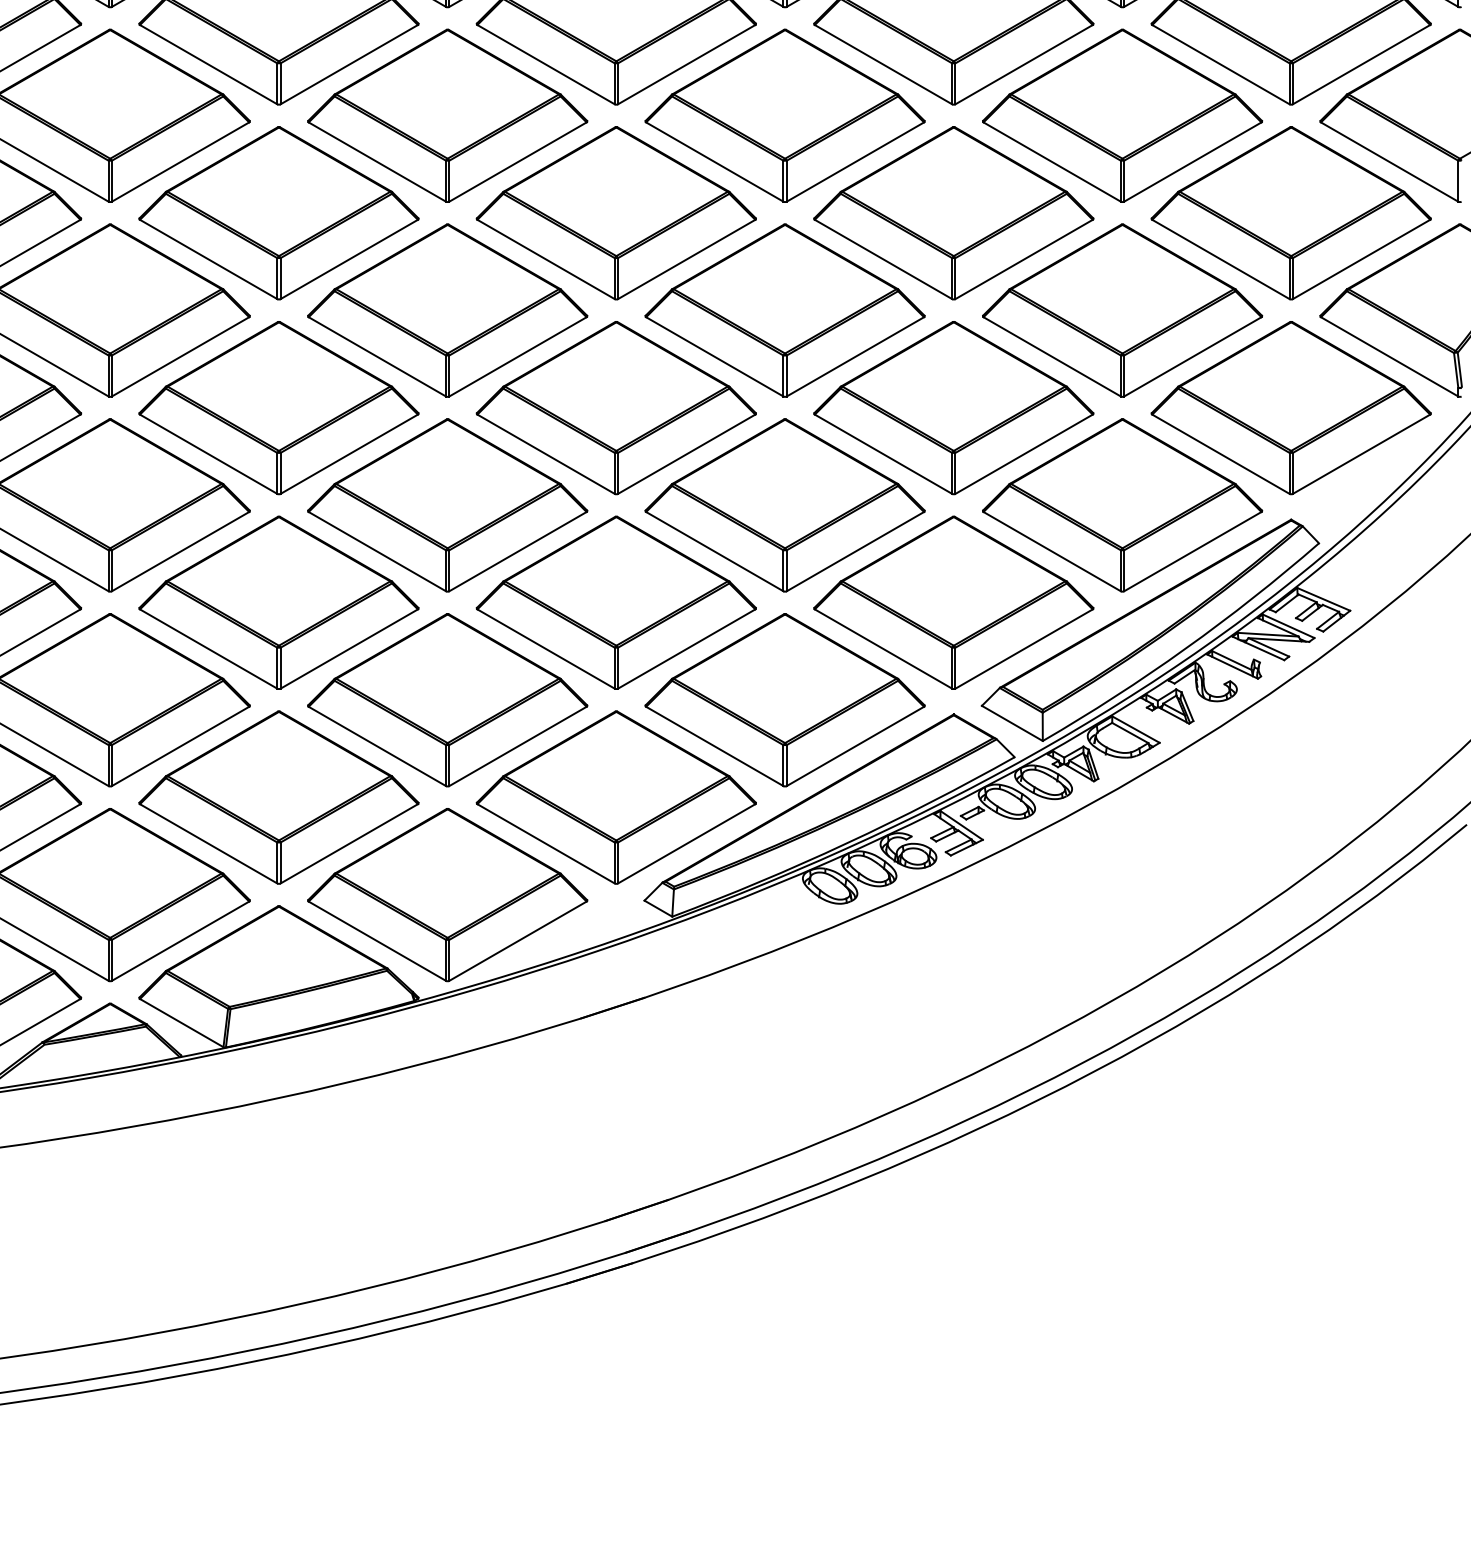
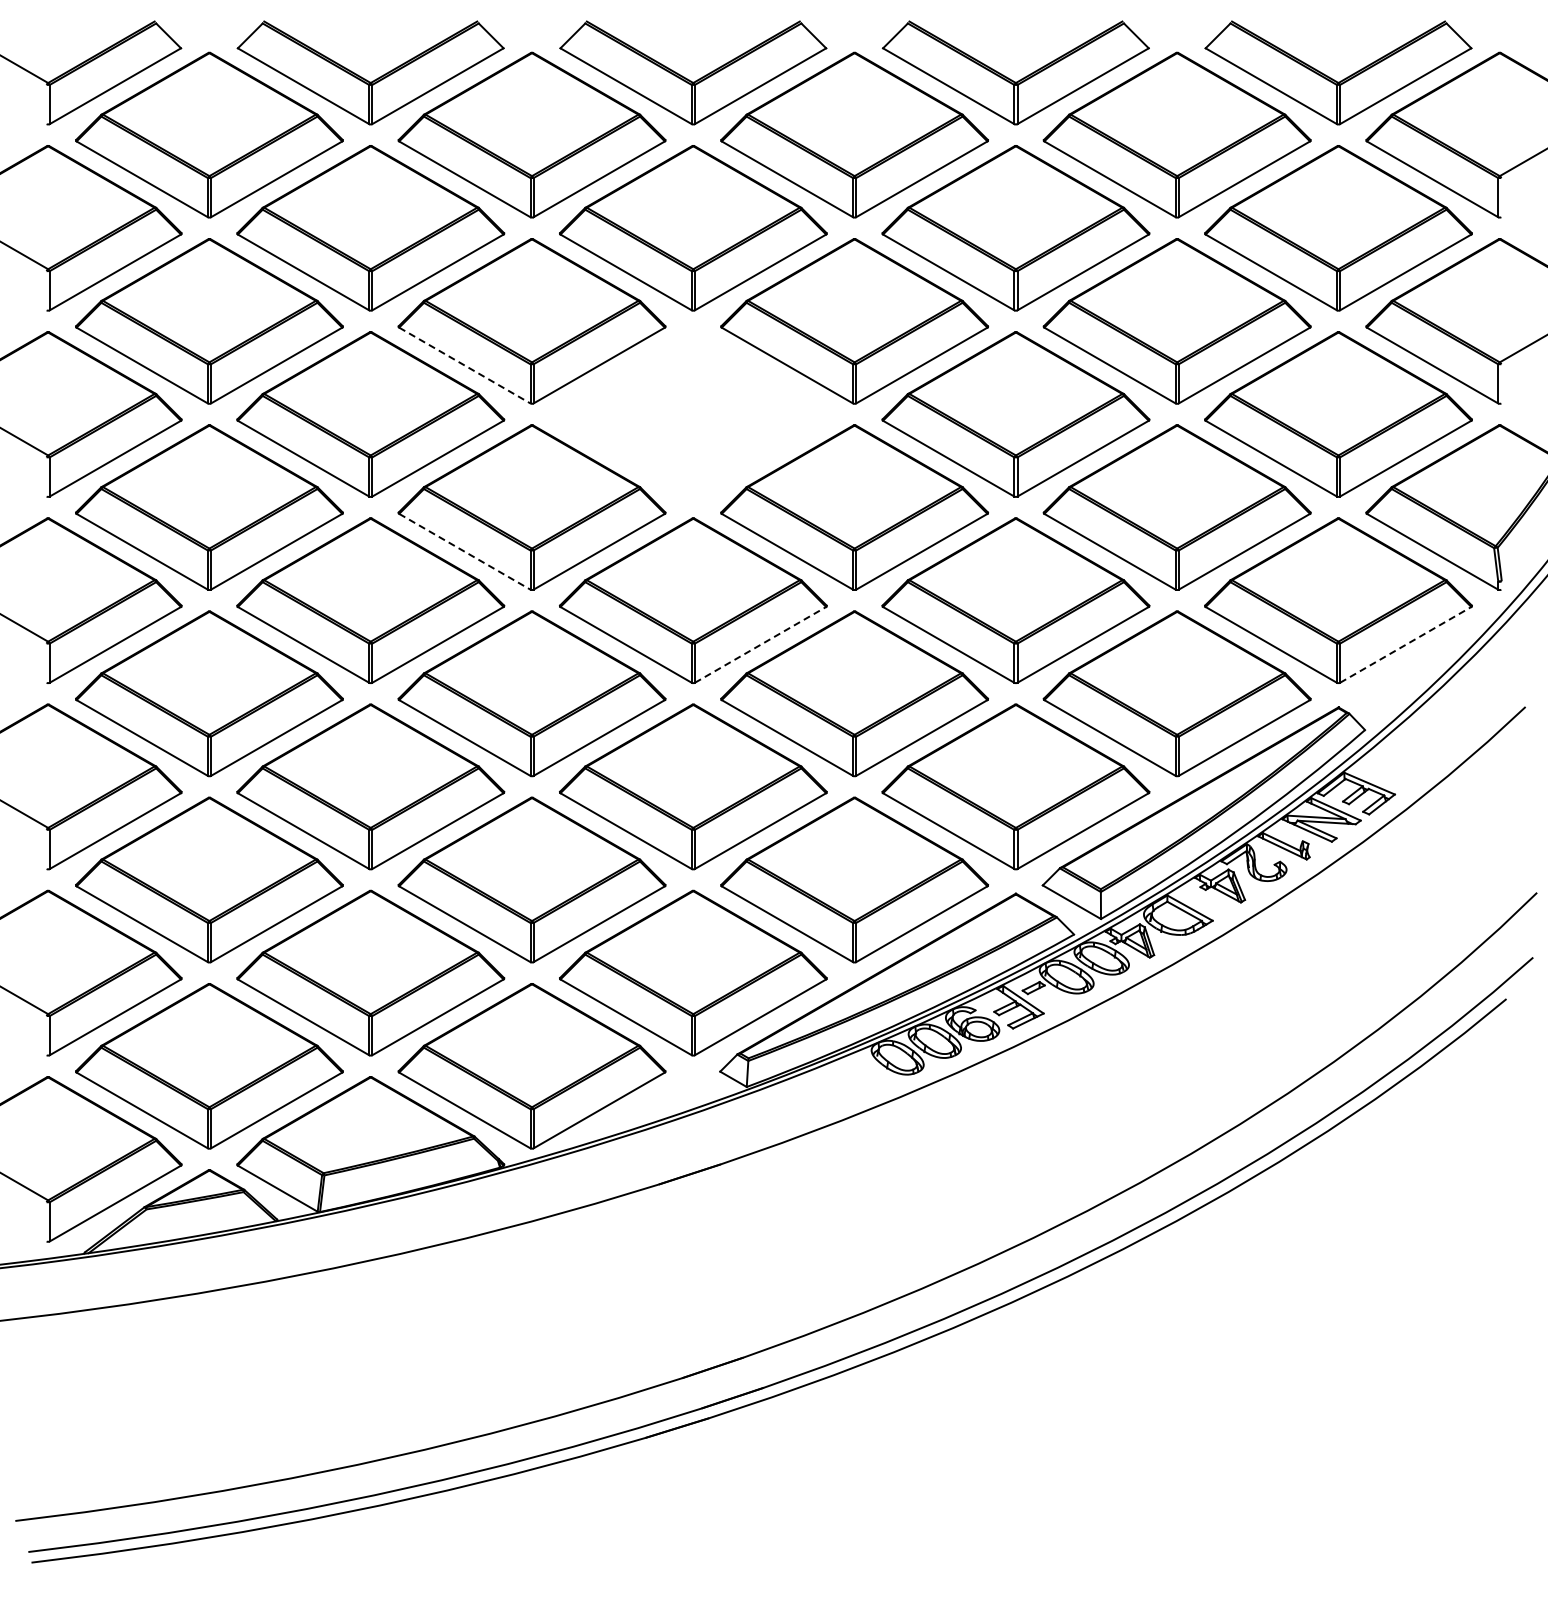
line: (377, 162) -> (464, 365), solid -> dashed
part: (616, 213) -> (693, 414), removed
line: (377, 356) -> (464, 551), solid -> dashed
line: (686, 453) -> (760, 644), solid -> dashed
line: (1361, 453) -> (1405, 644), solid -> dashed

